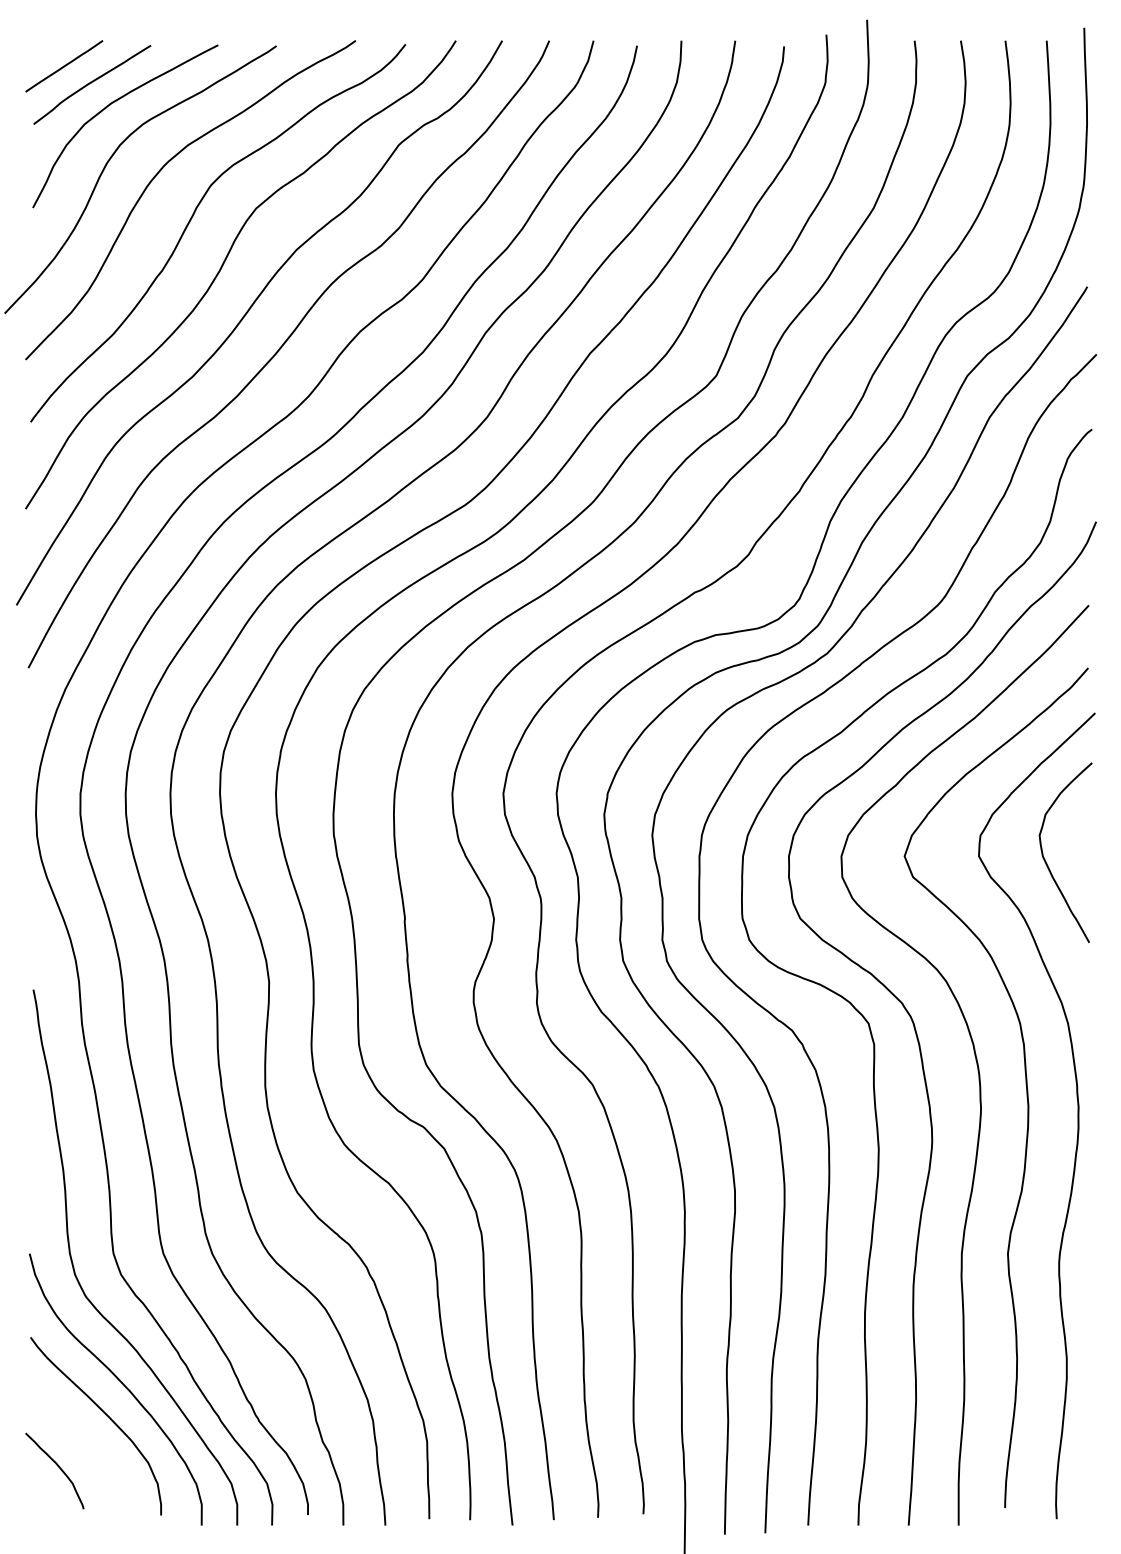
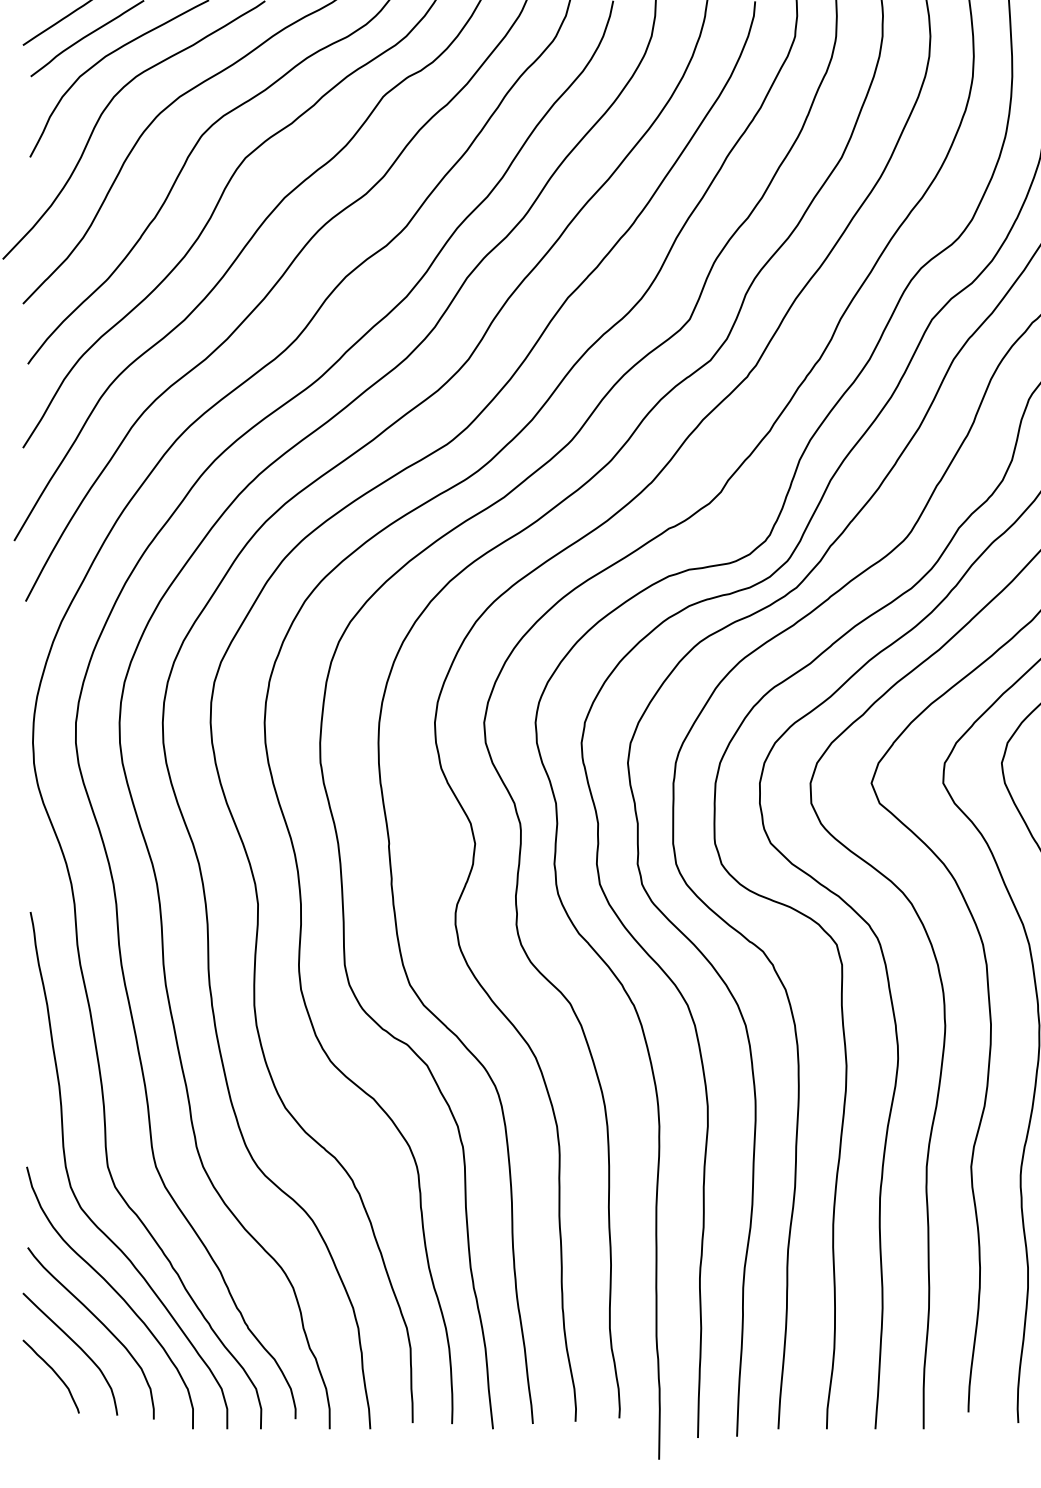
curve: (81, 1439) -> (76, 1346), added

